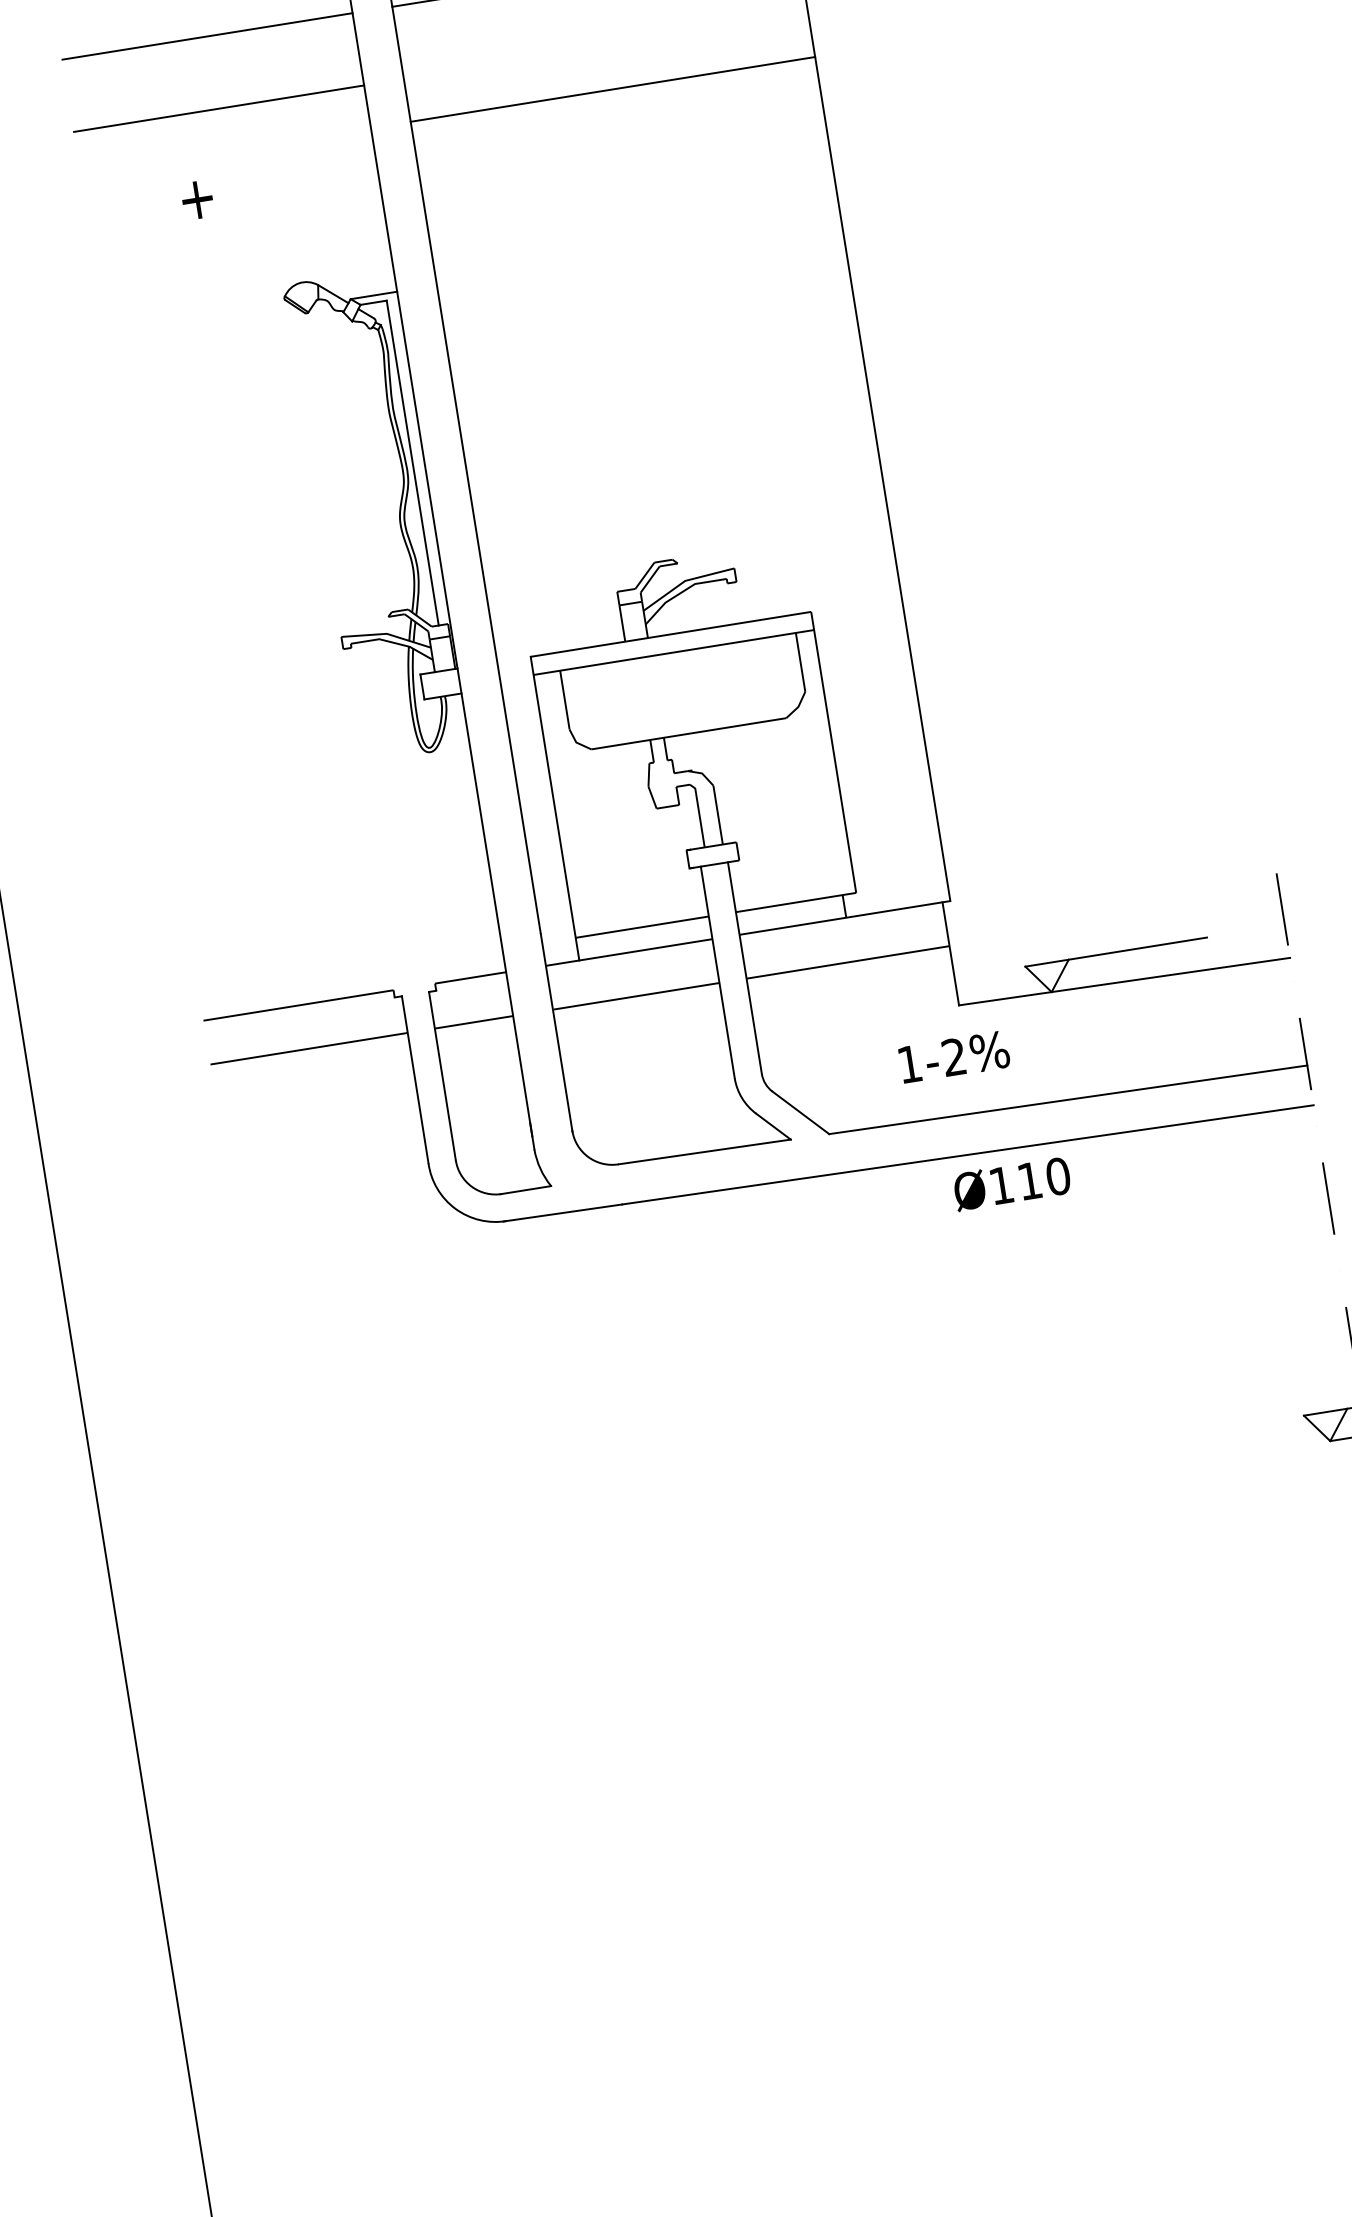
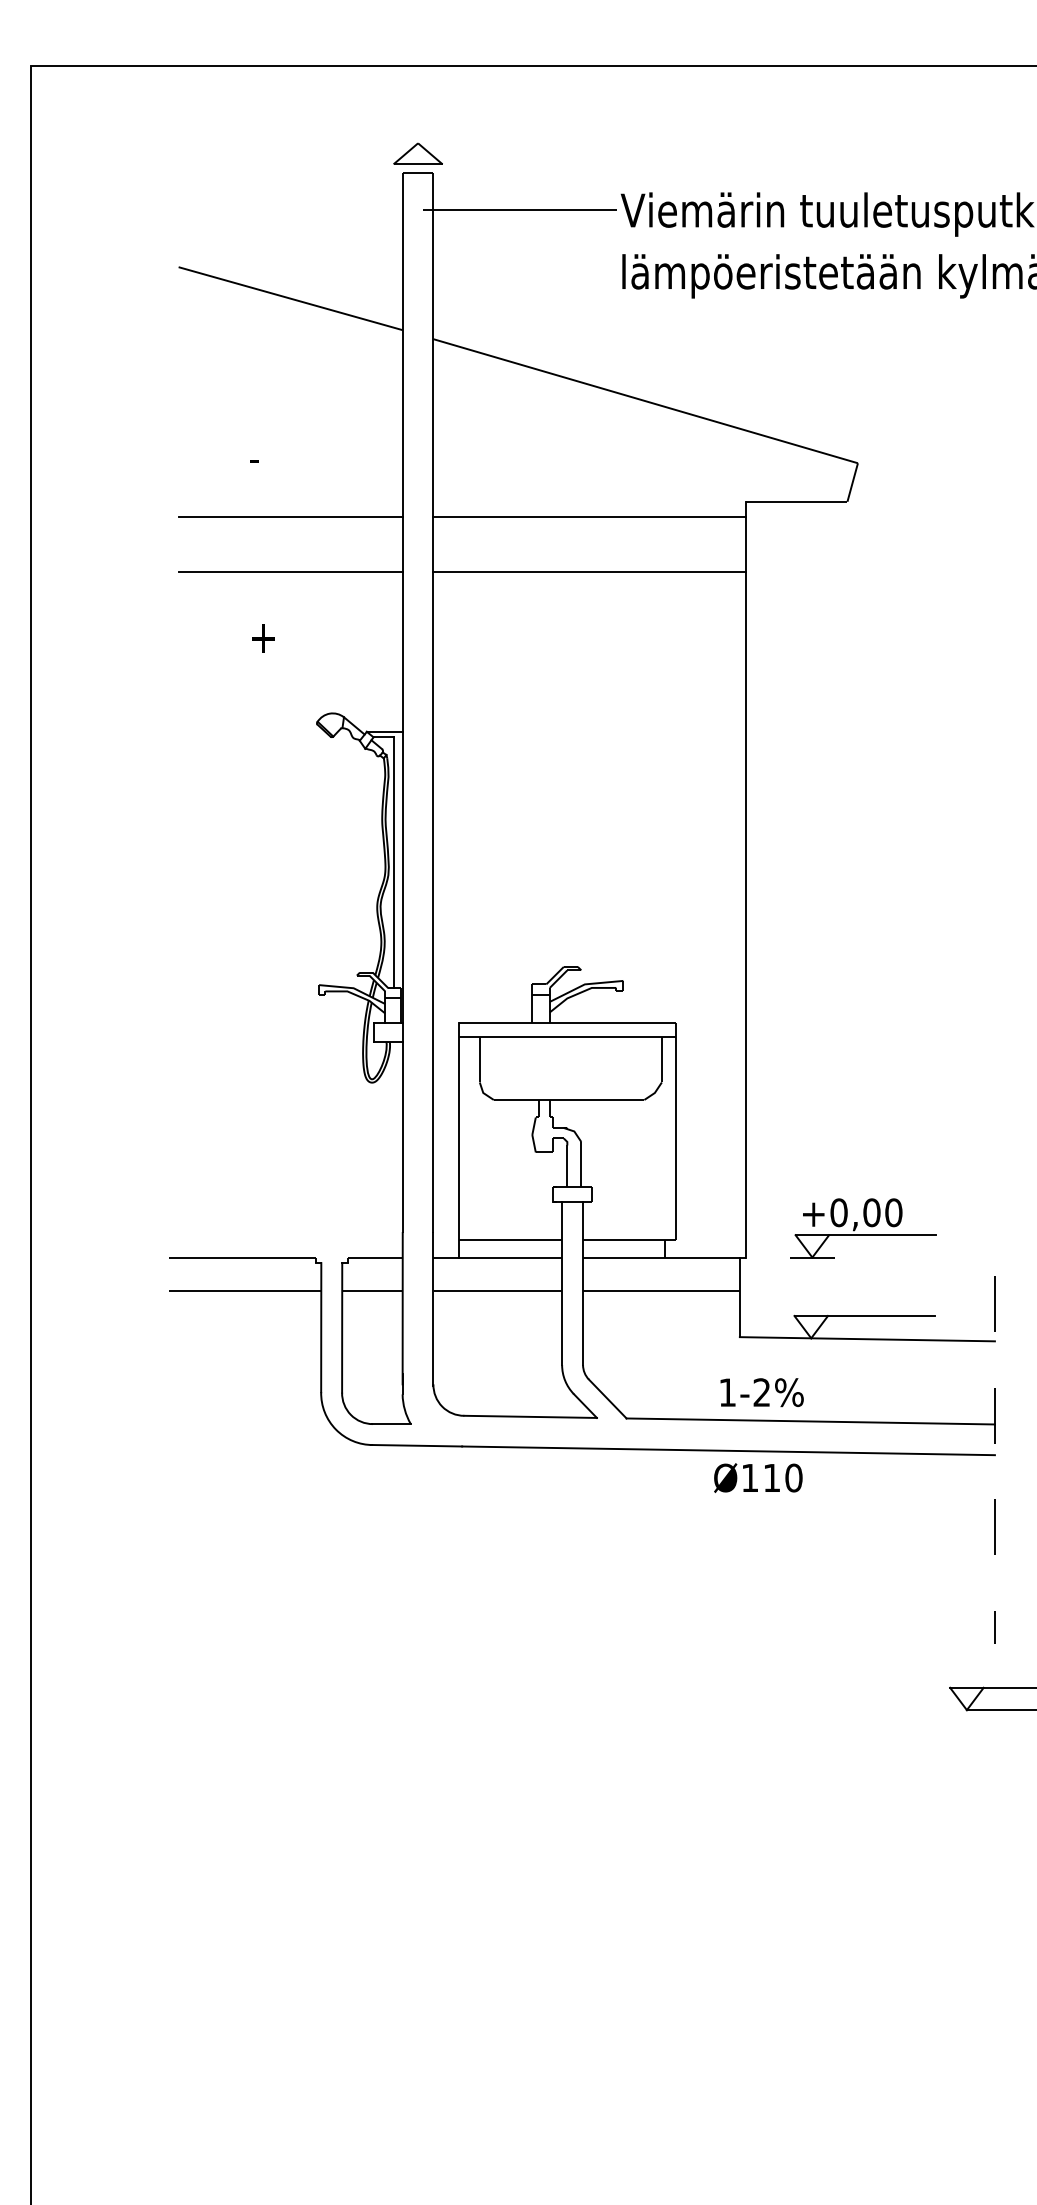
line: (612, 89) -> (589, 572), moved
part: (1096, 839) -> (863, 1228), added
text: (953, 1057) -> (761, 1392), moved

